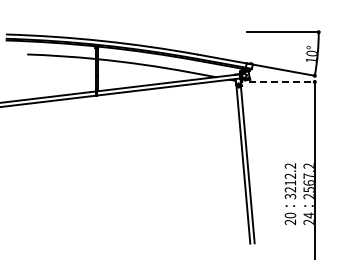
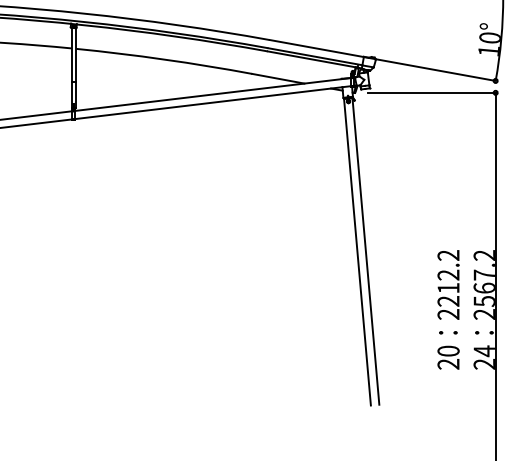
line: (282, 81) -> (433, 91), dashed -> solid
text: (290, 196) -> (448, 314), 3212.2 -> 2212.2

